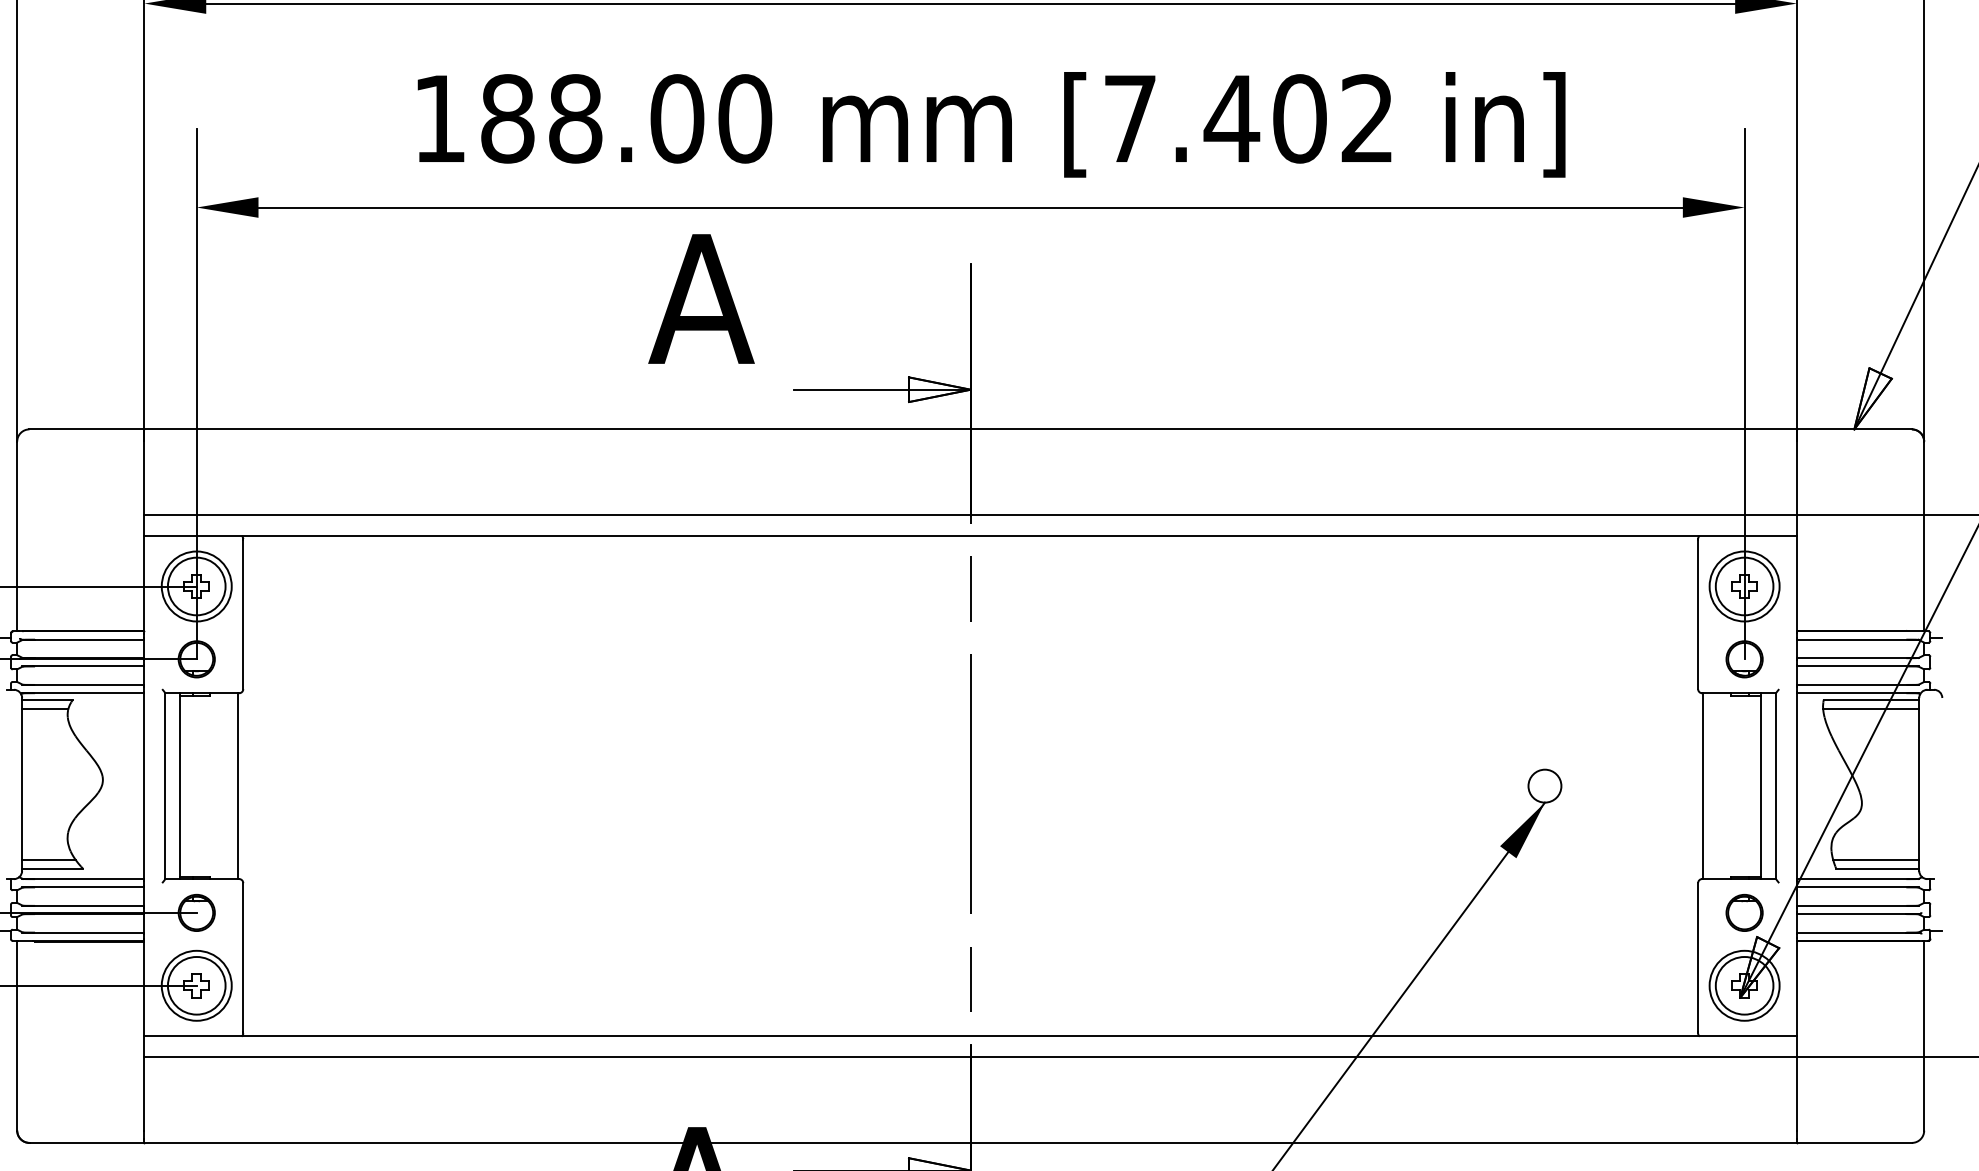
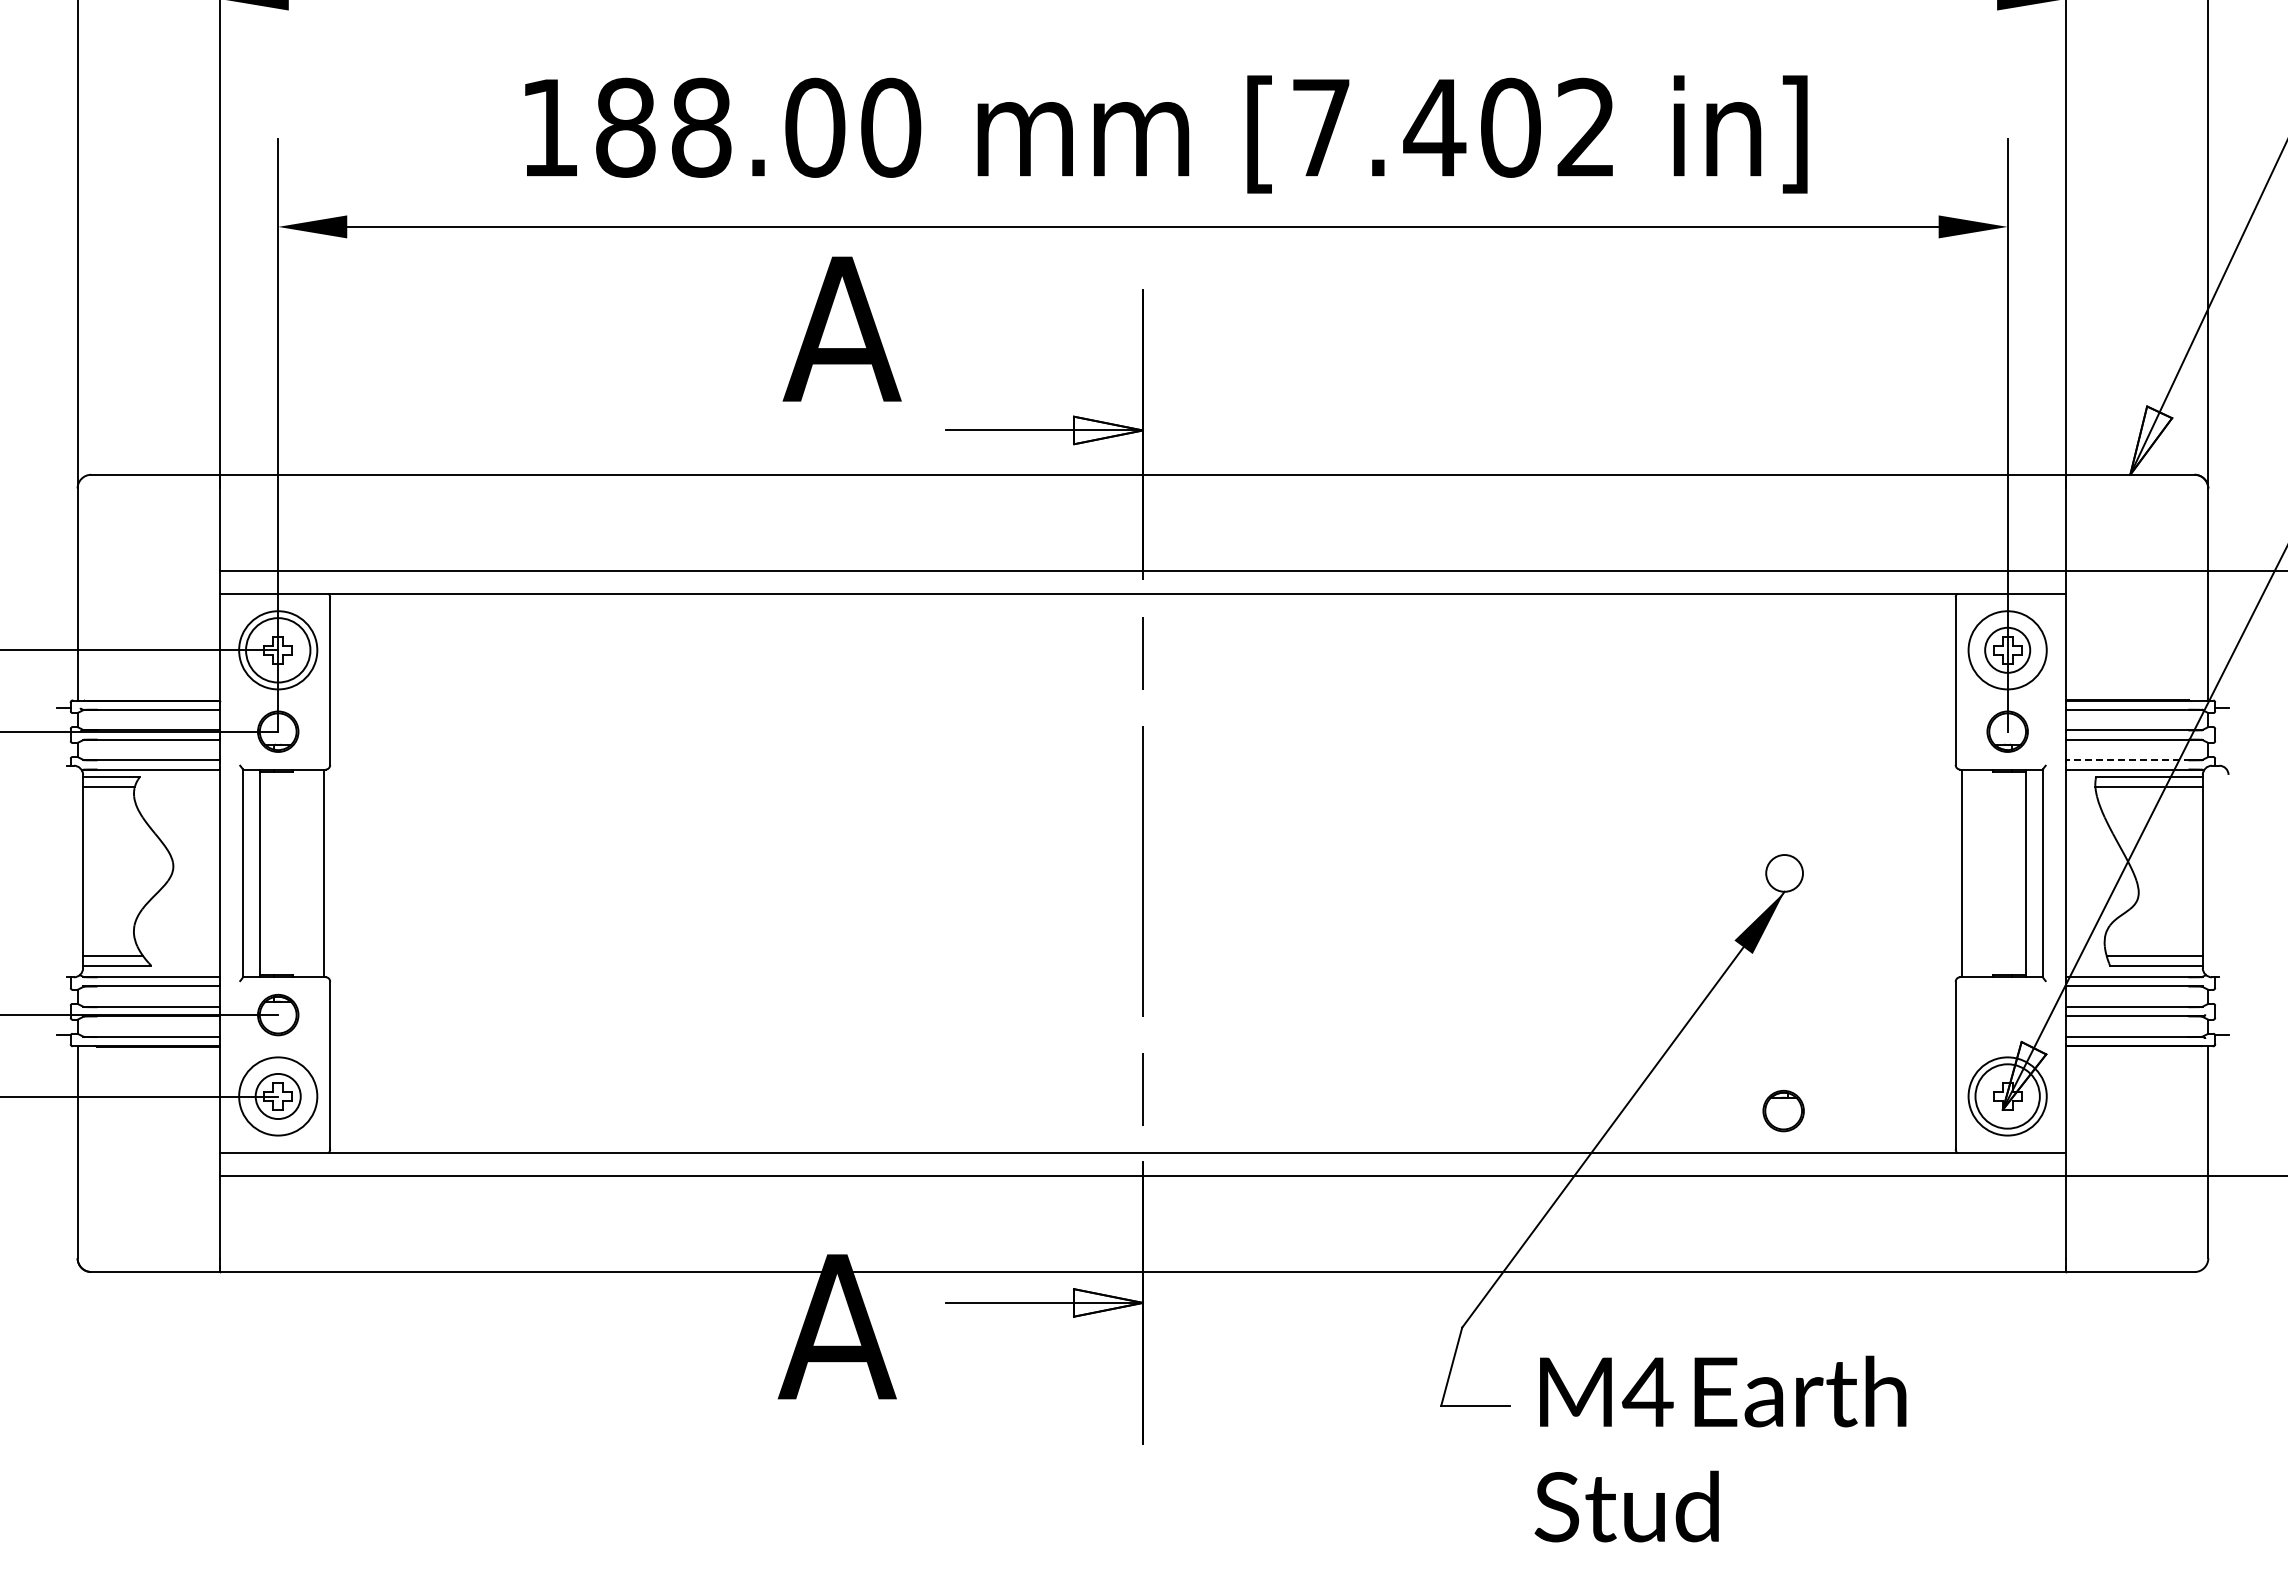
circle: (1744, 586) -> (2007, 650), size x0.7
line: (1851, 685) -> (2127, 760), solid -> dashed
part: (1744, 913) -> (1783, 1111), moved
circle: (197, 985) -> (278, 1096), size x0.7

